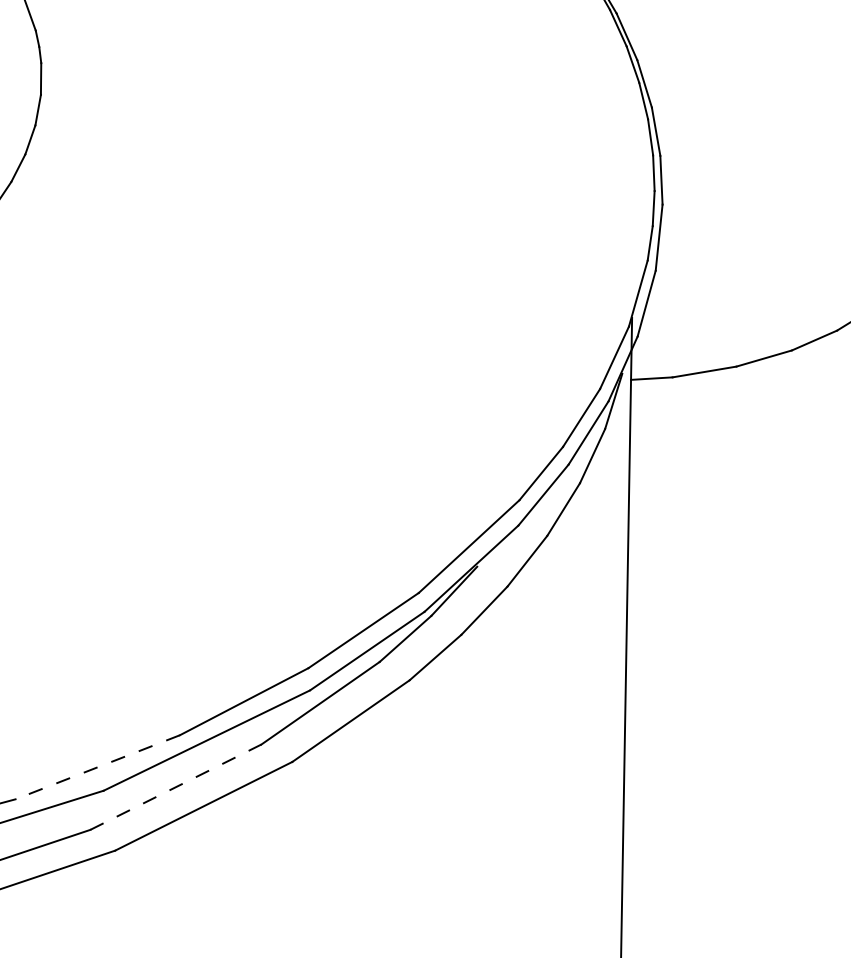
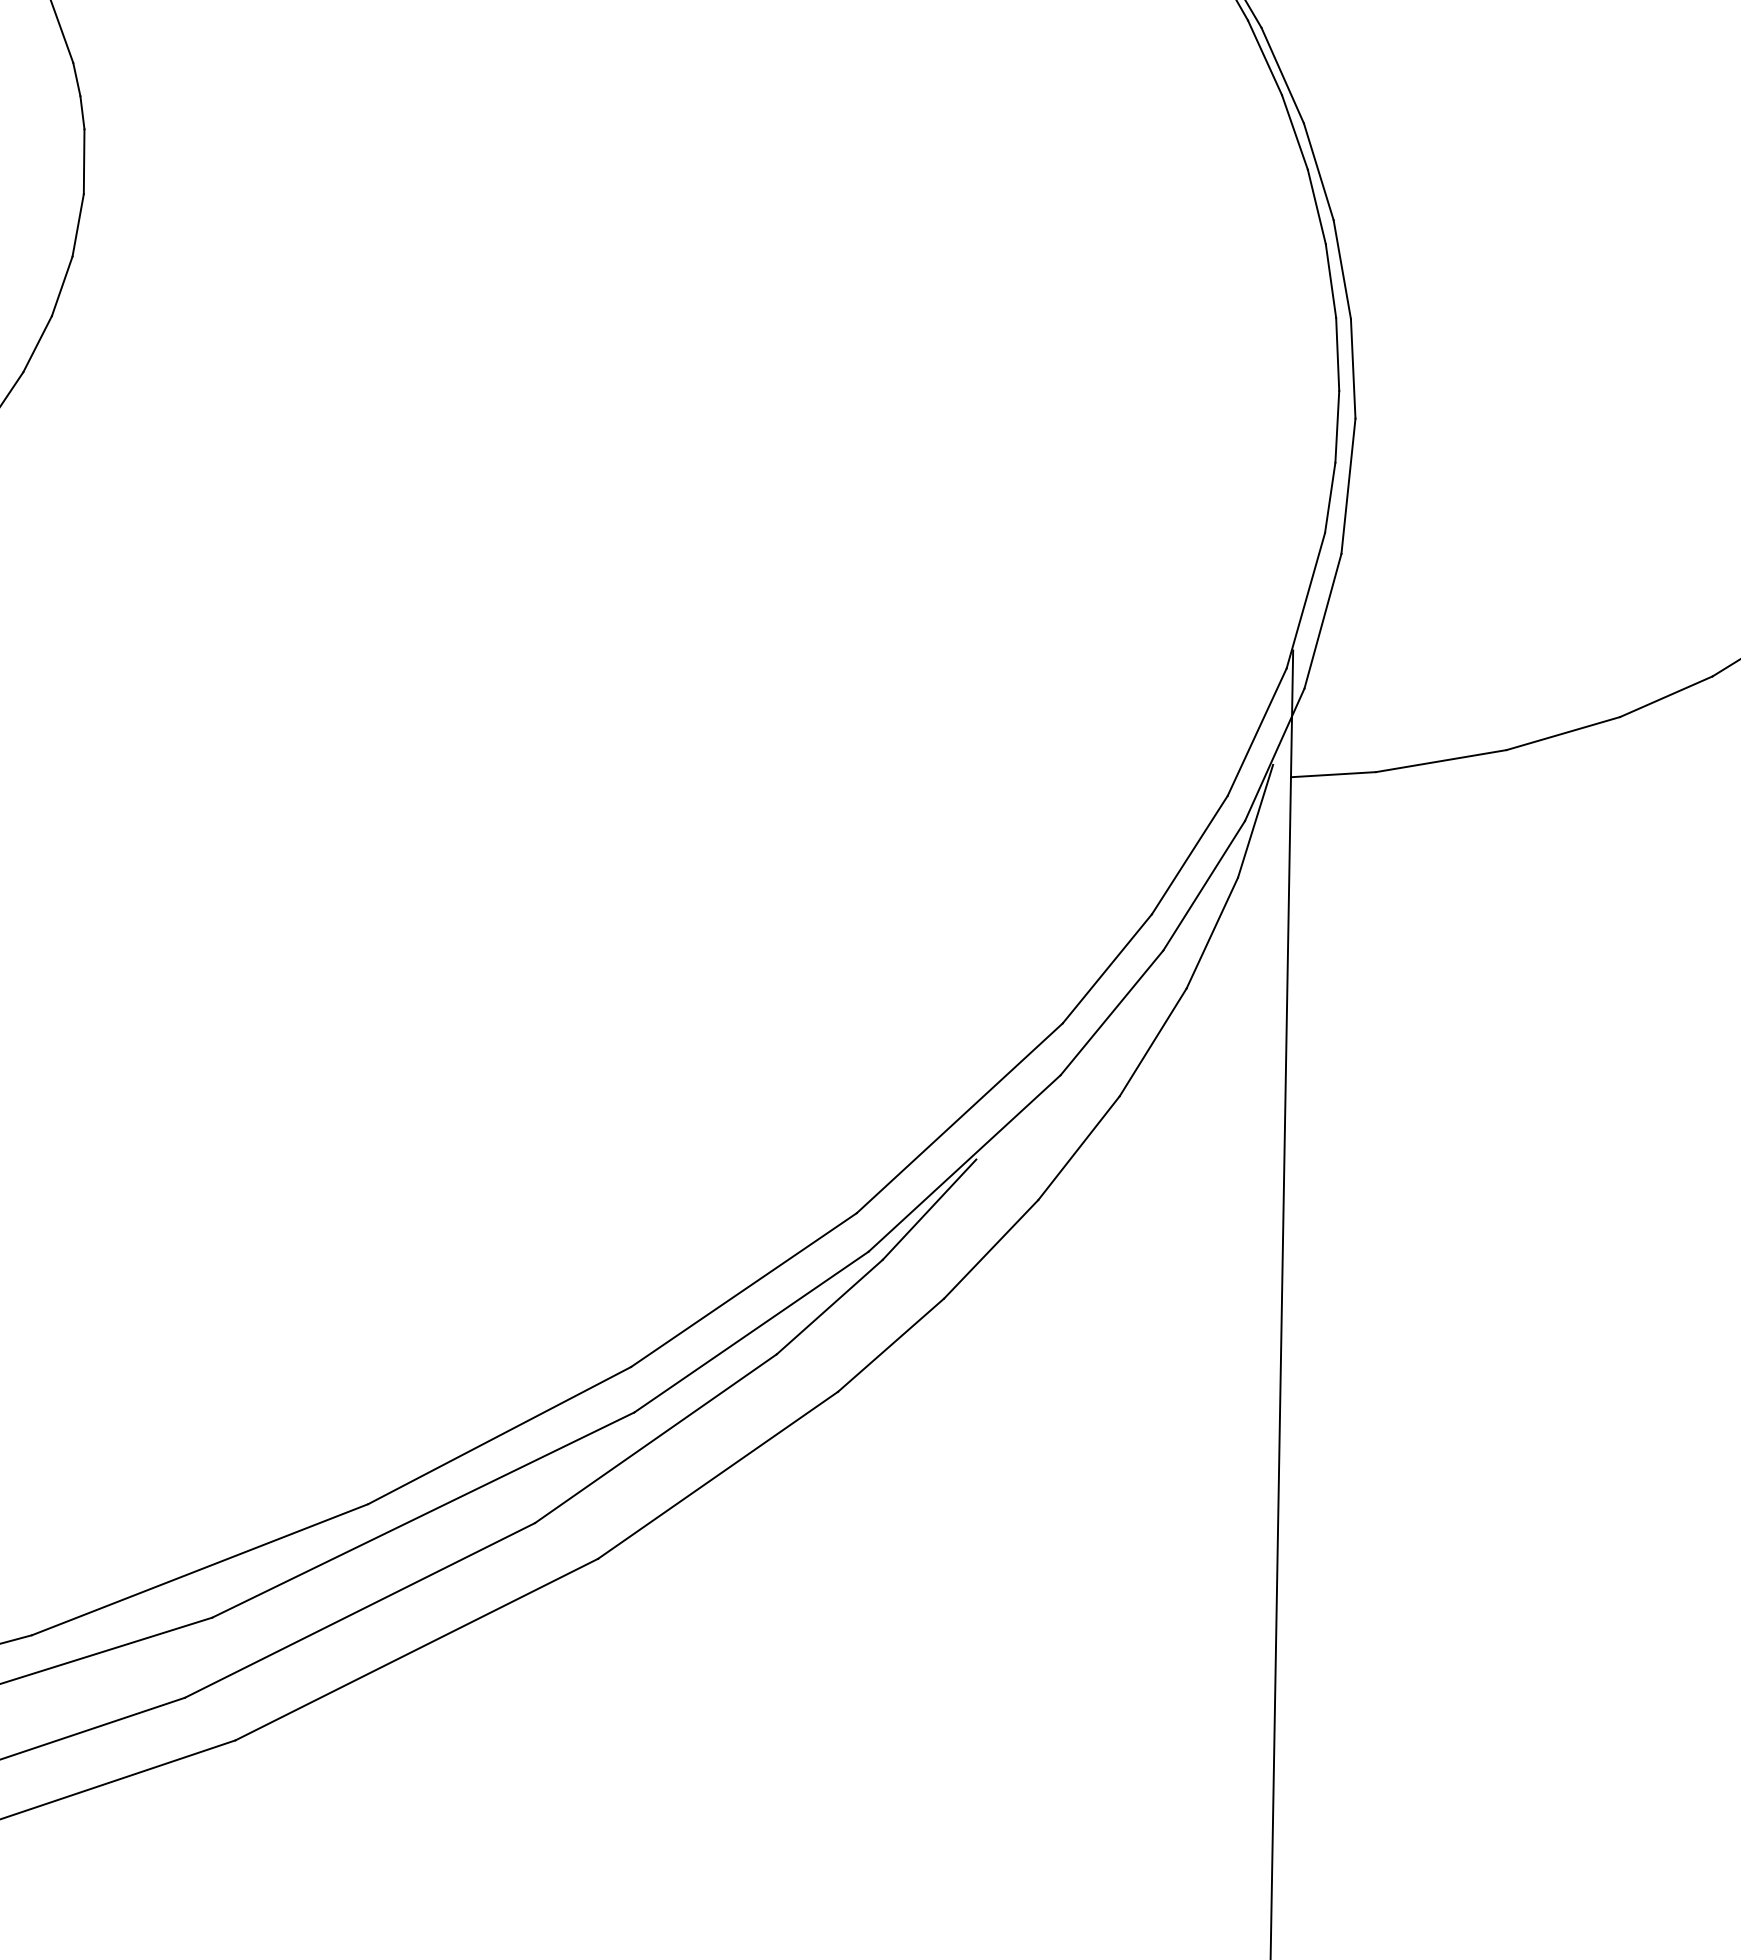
line: (97, 767) -> (199, 1570), dashed -> solid
line: (175, 787) -> (359, 1611), dashed -> solid

